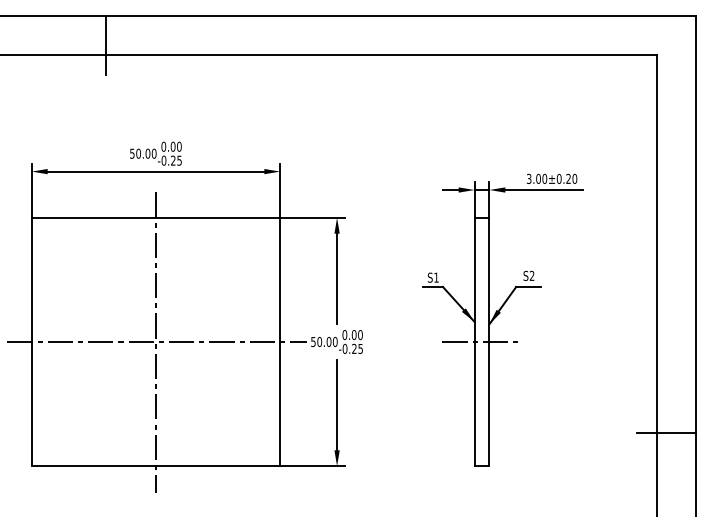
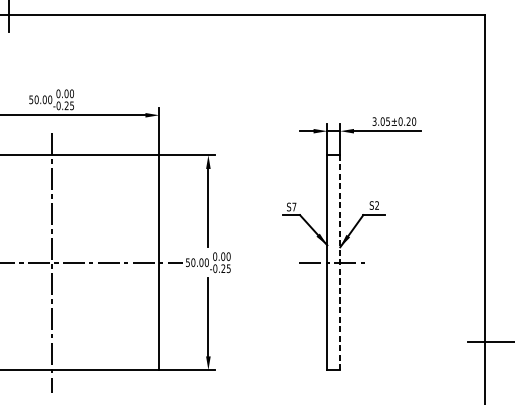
text: (544, 178) -> (387, 121), 3.00±0.20 -> 3.05±0.20
text: (436, 277) -> (294, 206), S1 -> S7
line: (489, 341) -> (340, 262), solid -> dashed

